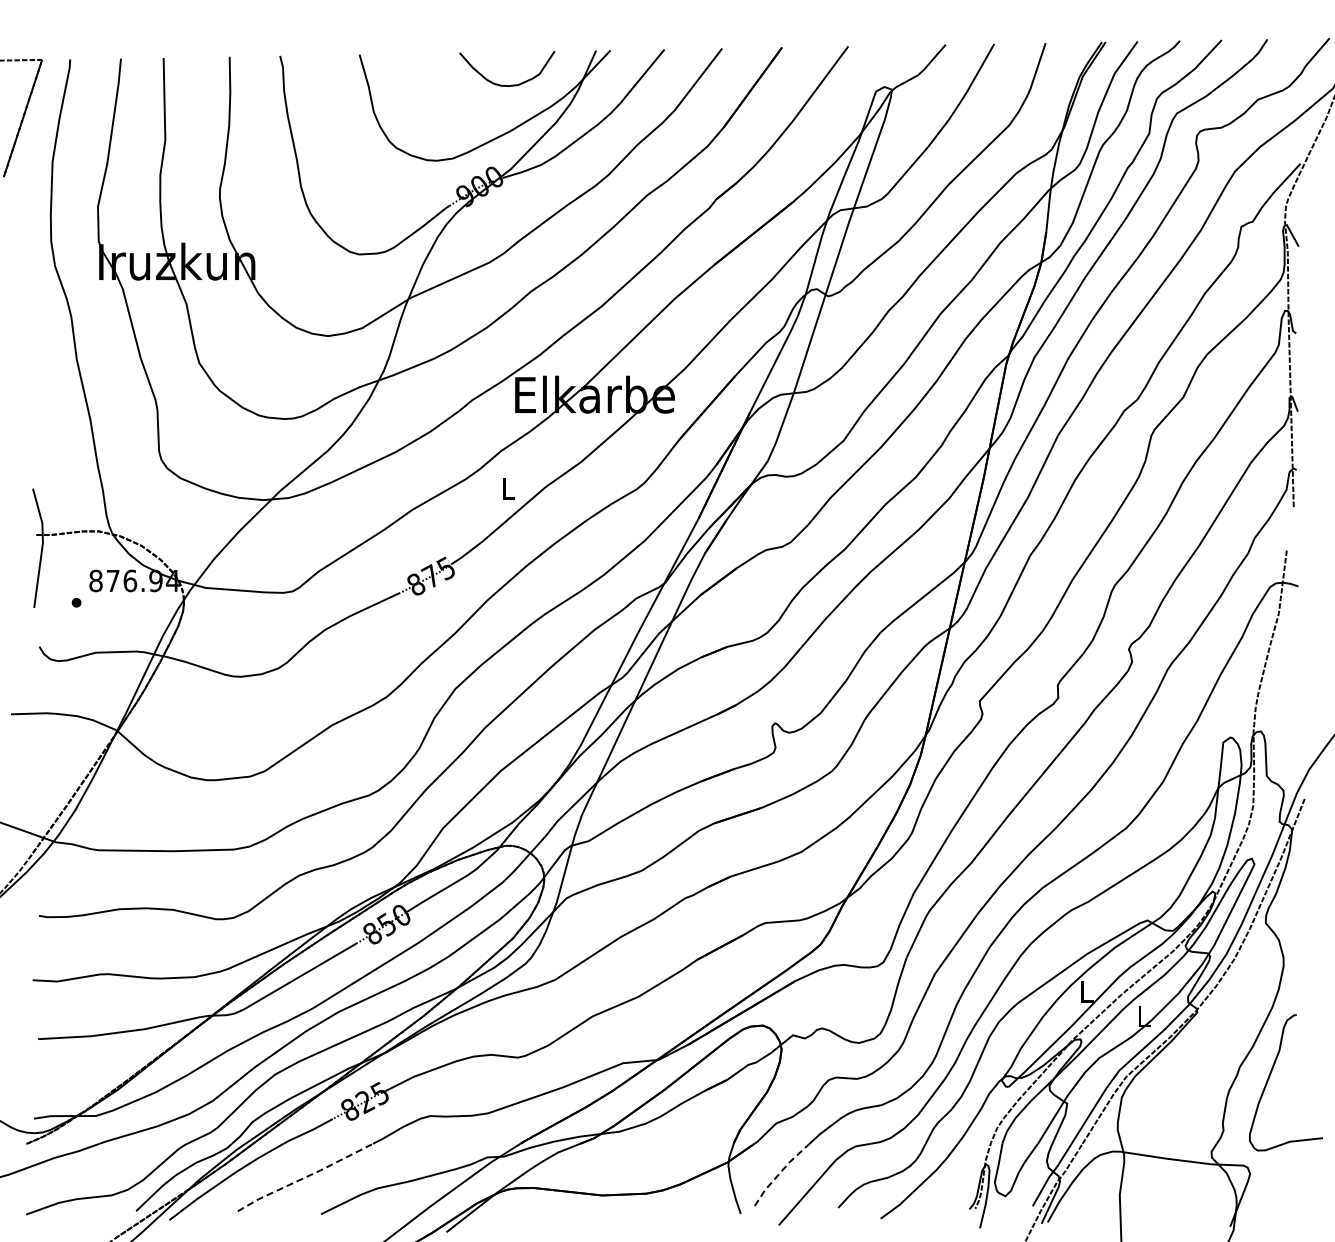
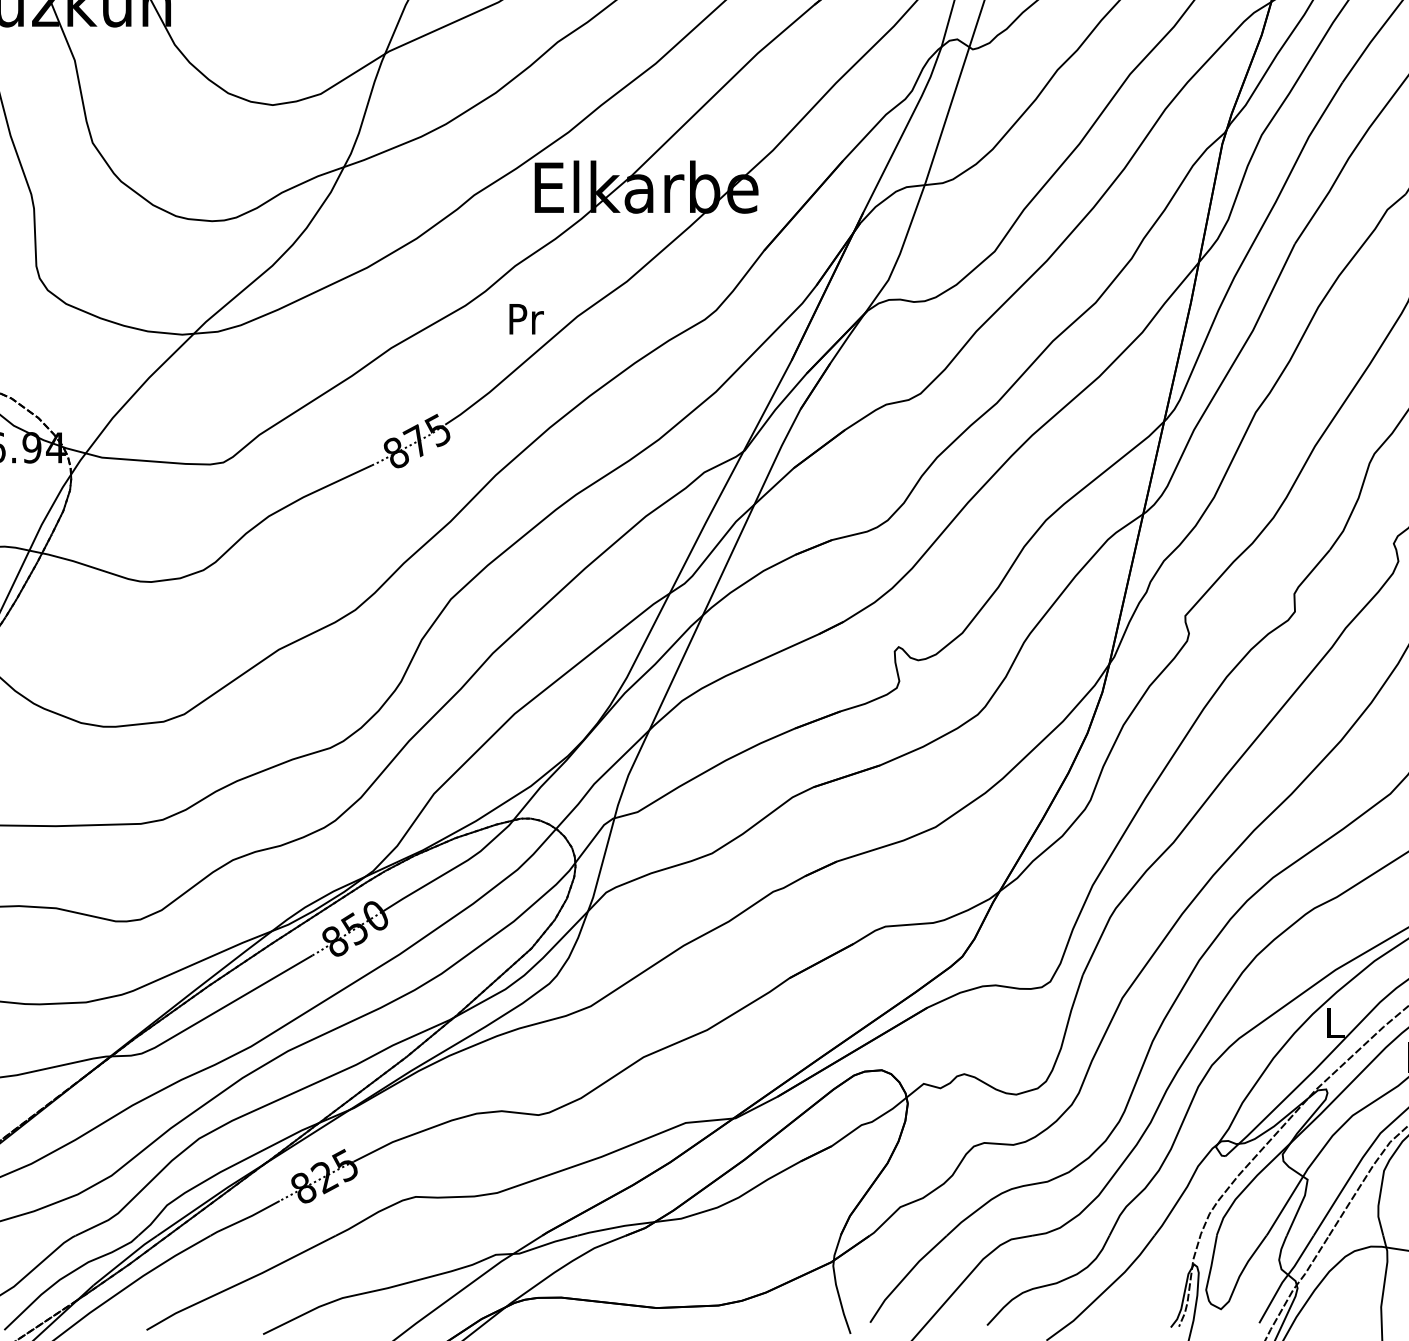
text: (509, 488) -> (526, 318), L -> Pr
line: (780, 1173) -> (906, 1277), dashed -> solid
line: (305, 1177) -> (241, 1282), dashed -> solid

